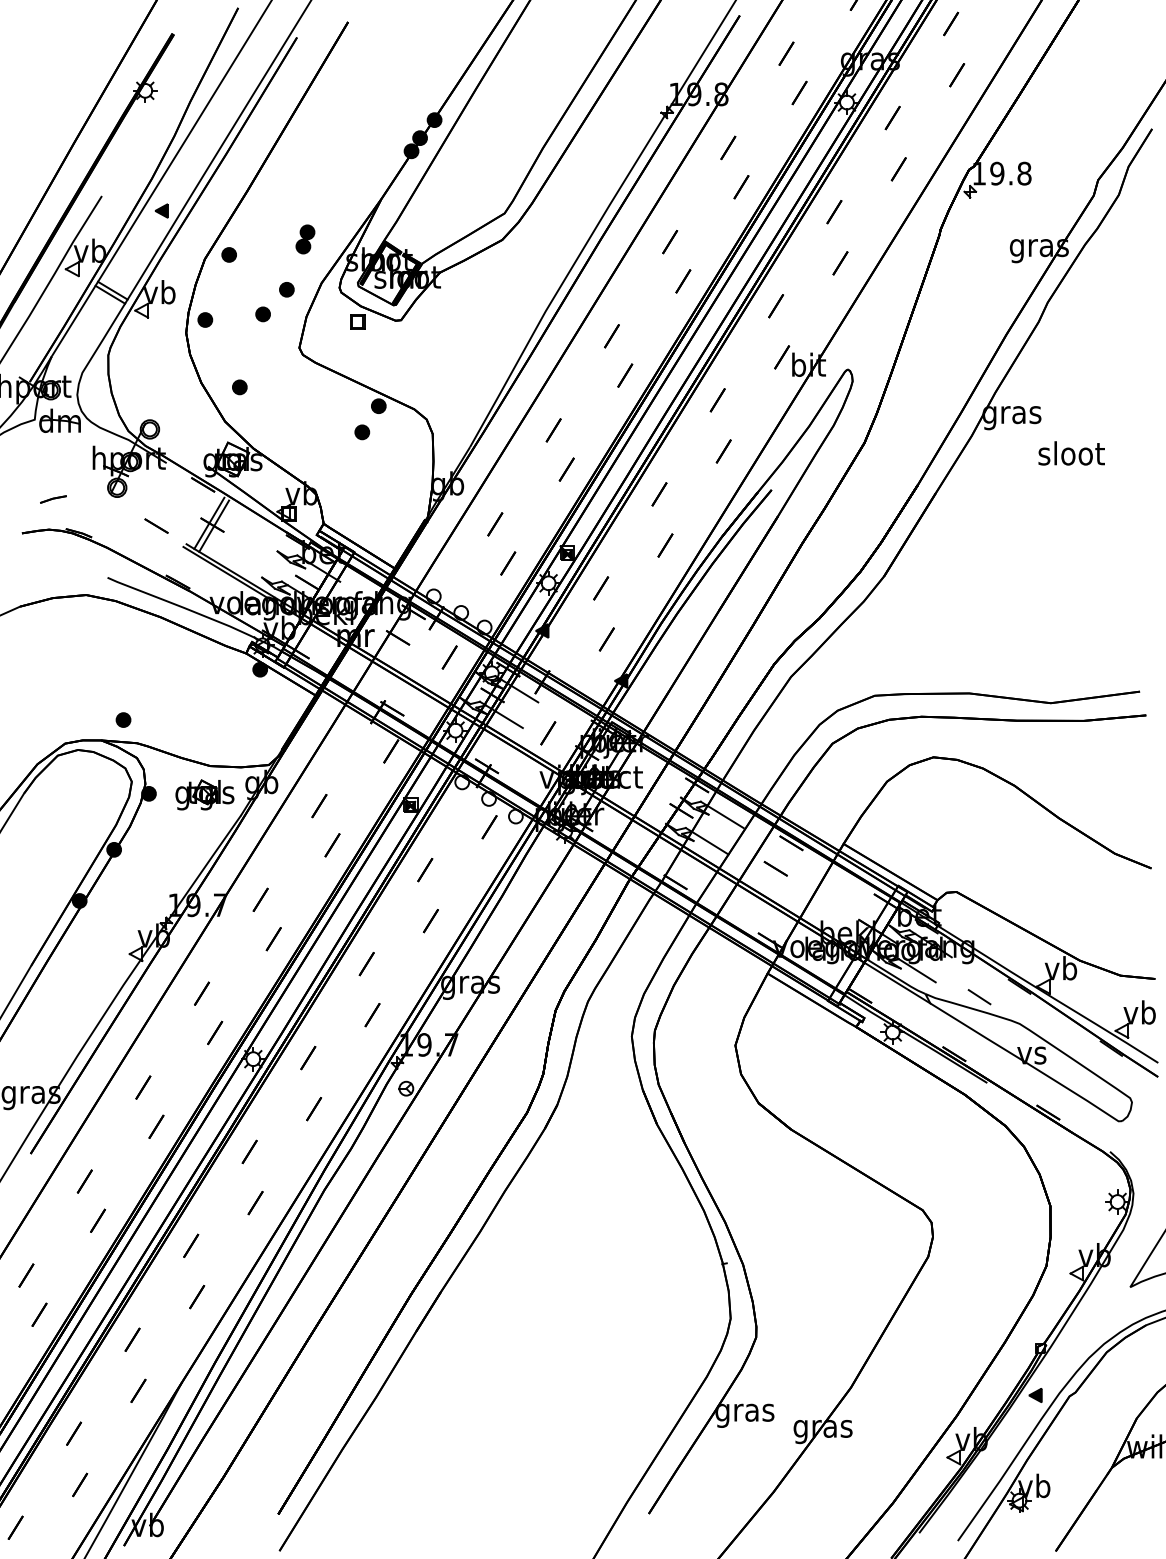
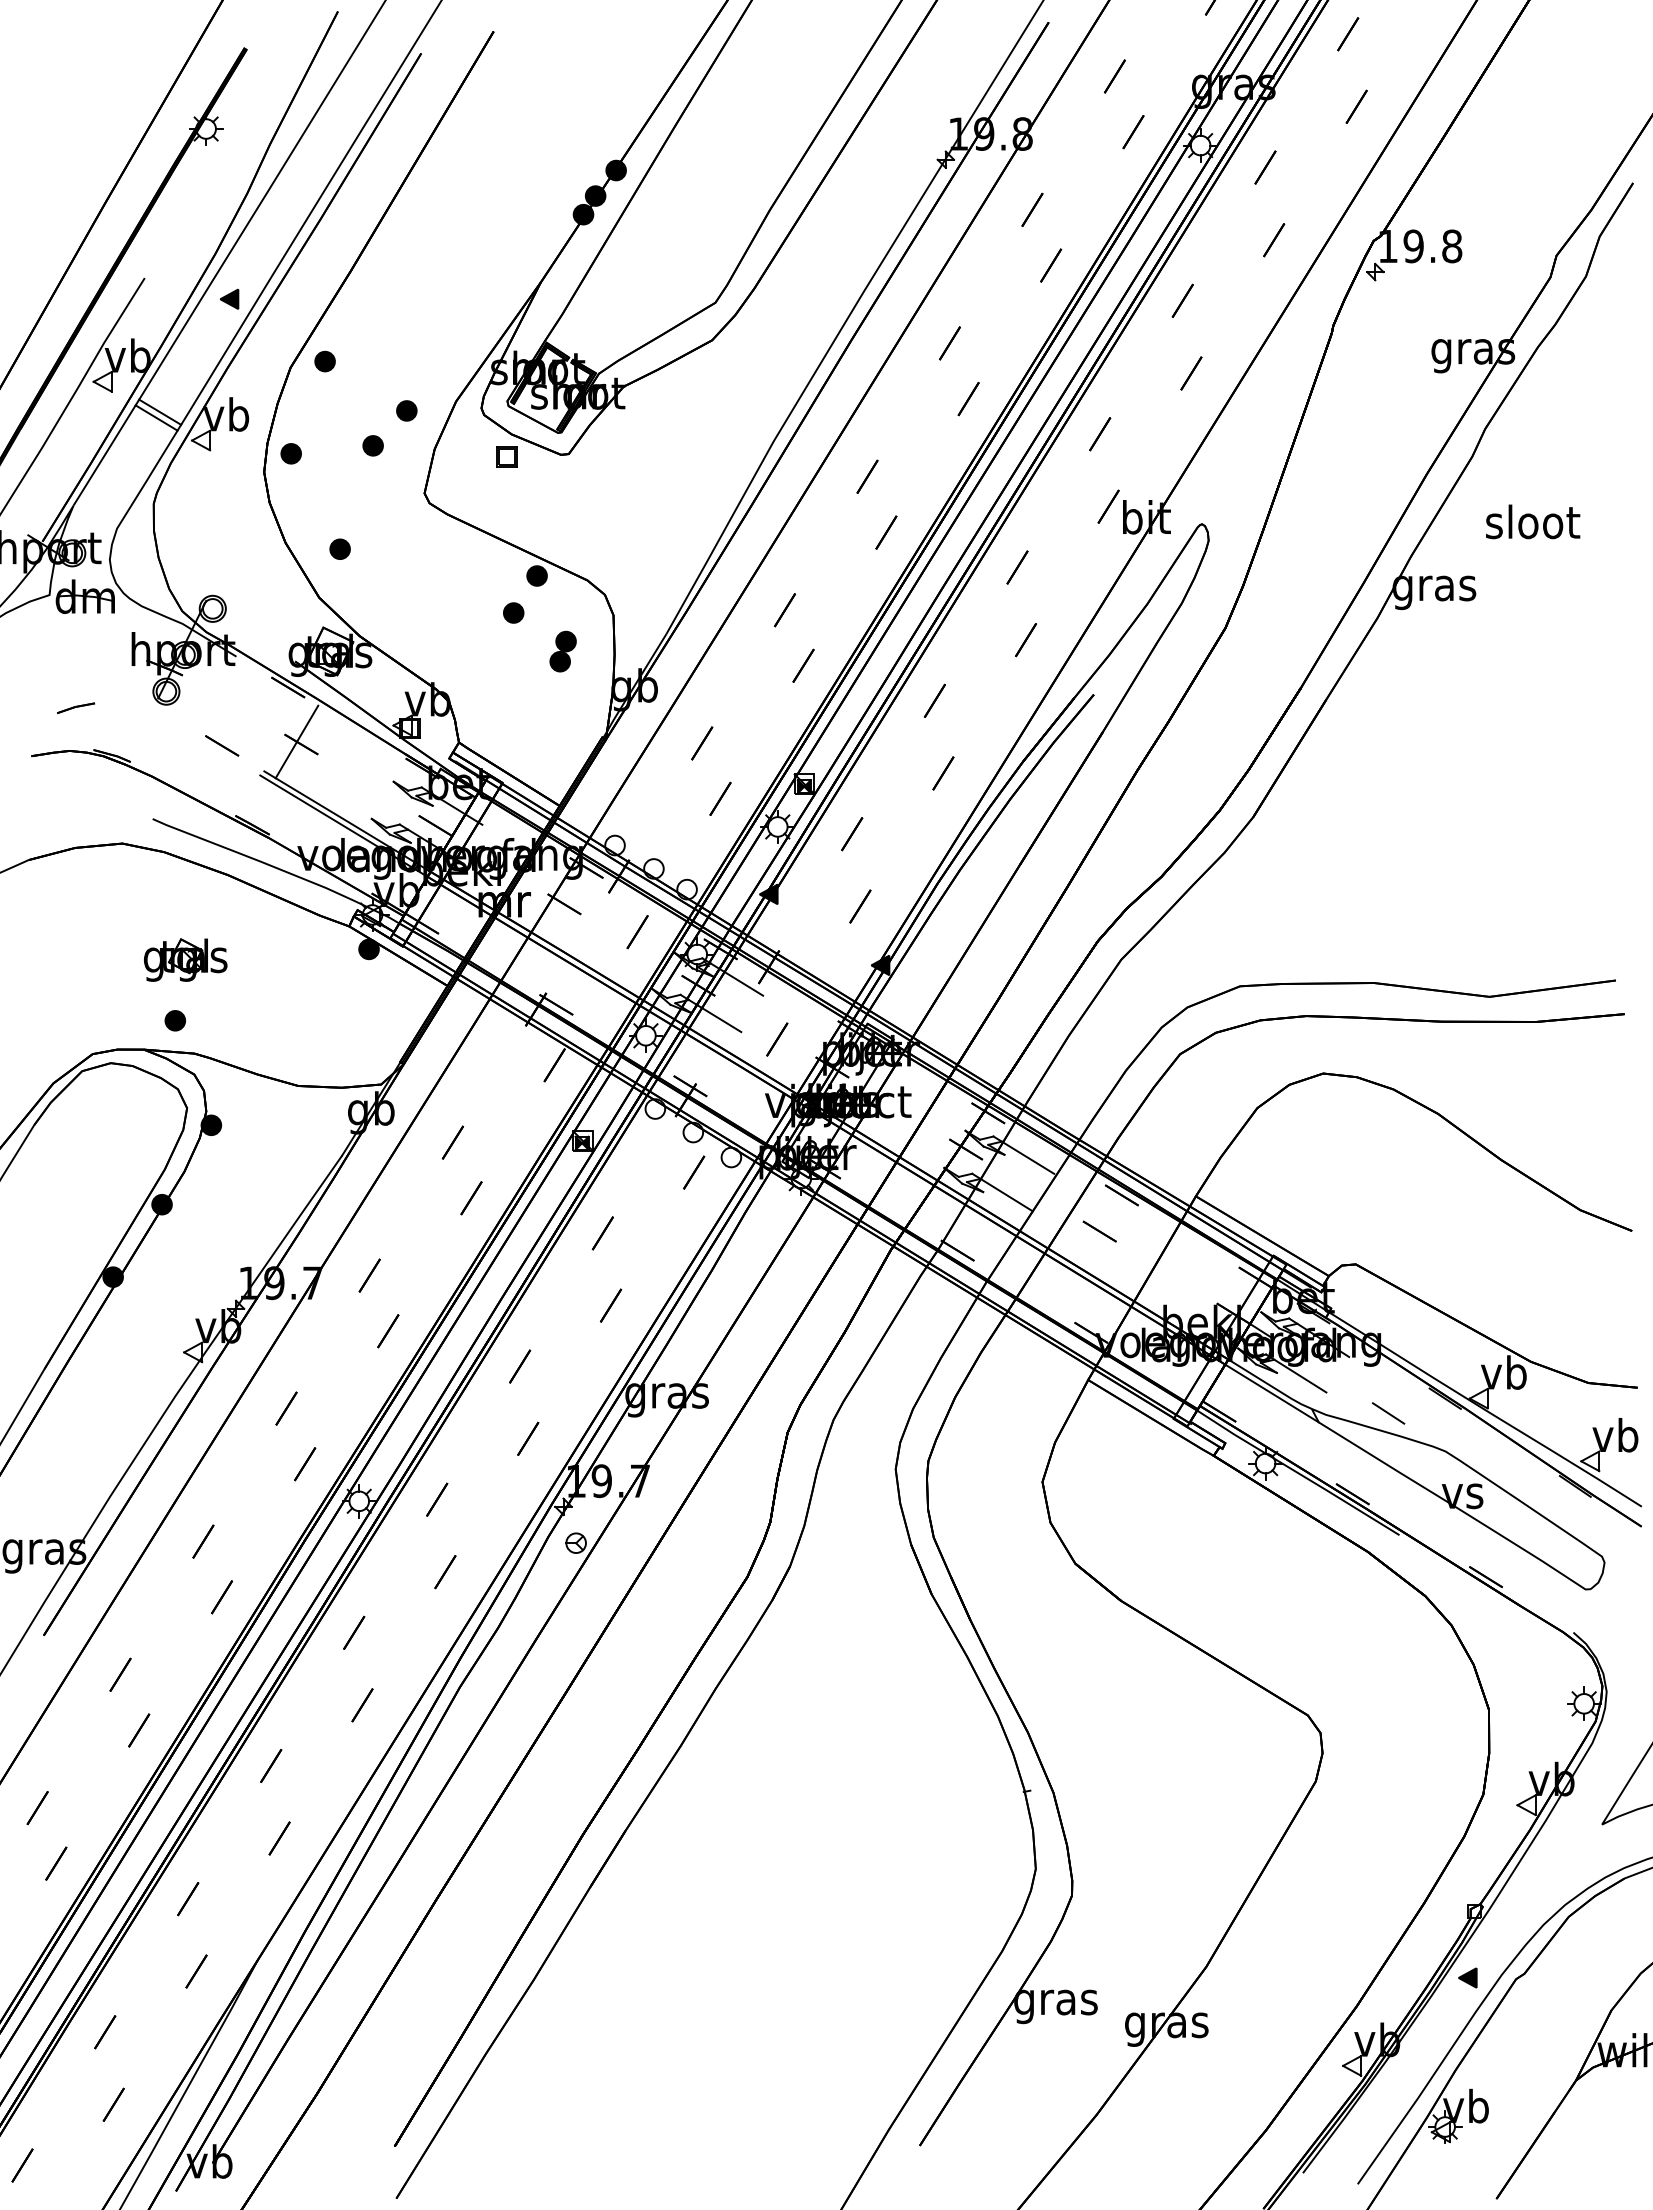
part: (304, 239) -> (562, 651), moved
text: (1071, 453) -> (1533, 521), moved
line: (213, 525) -> (303, 745), removed
part: (204, 794) -> (185, 959), moved

